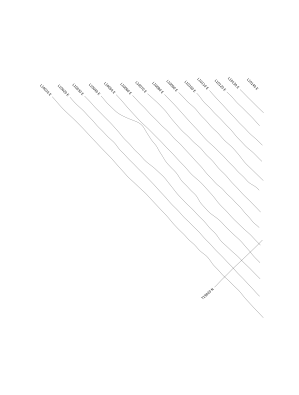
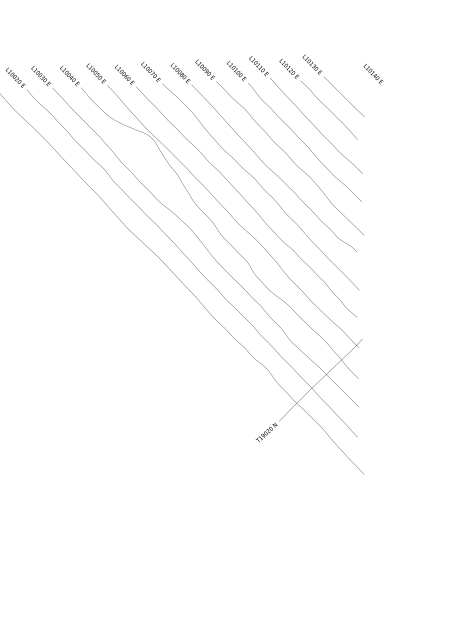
text: (252, 83) -> (373, 72), moved

